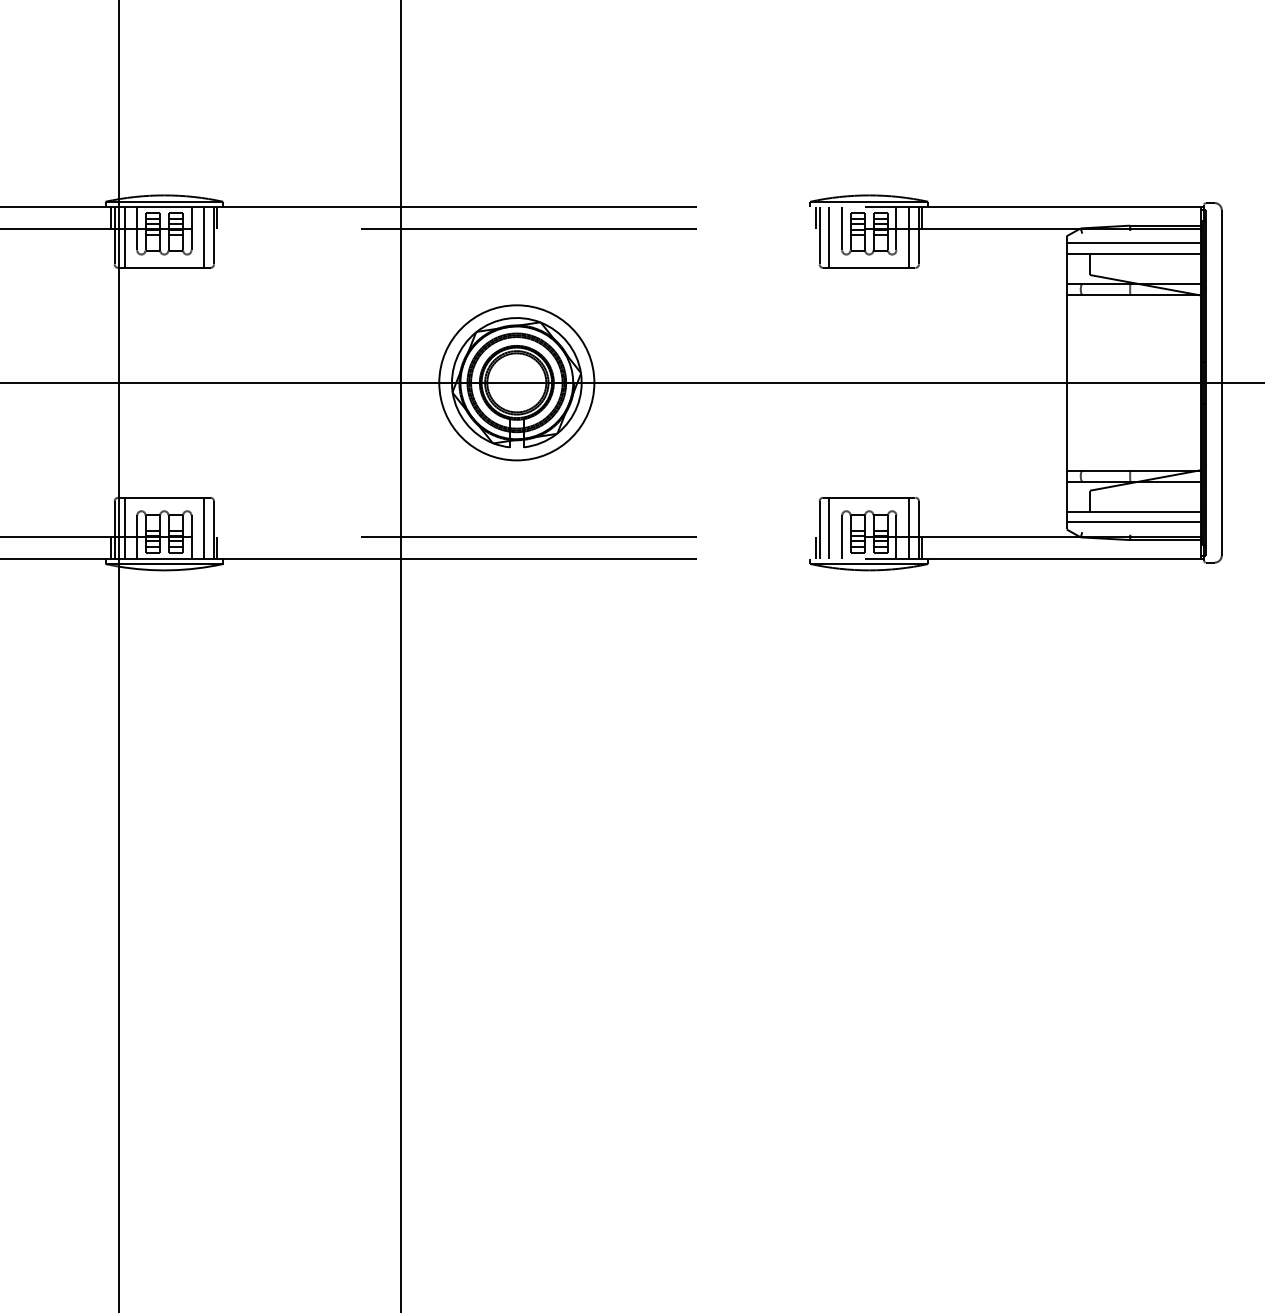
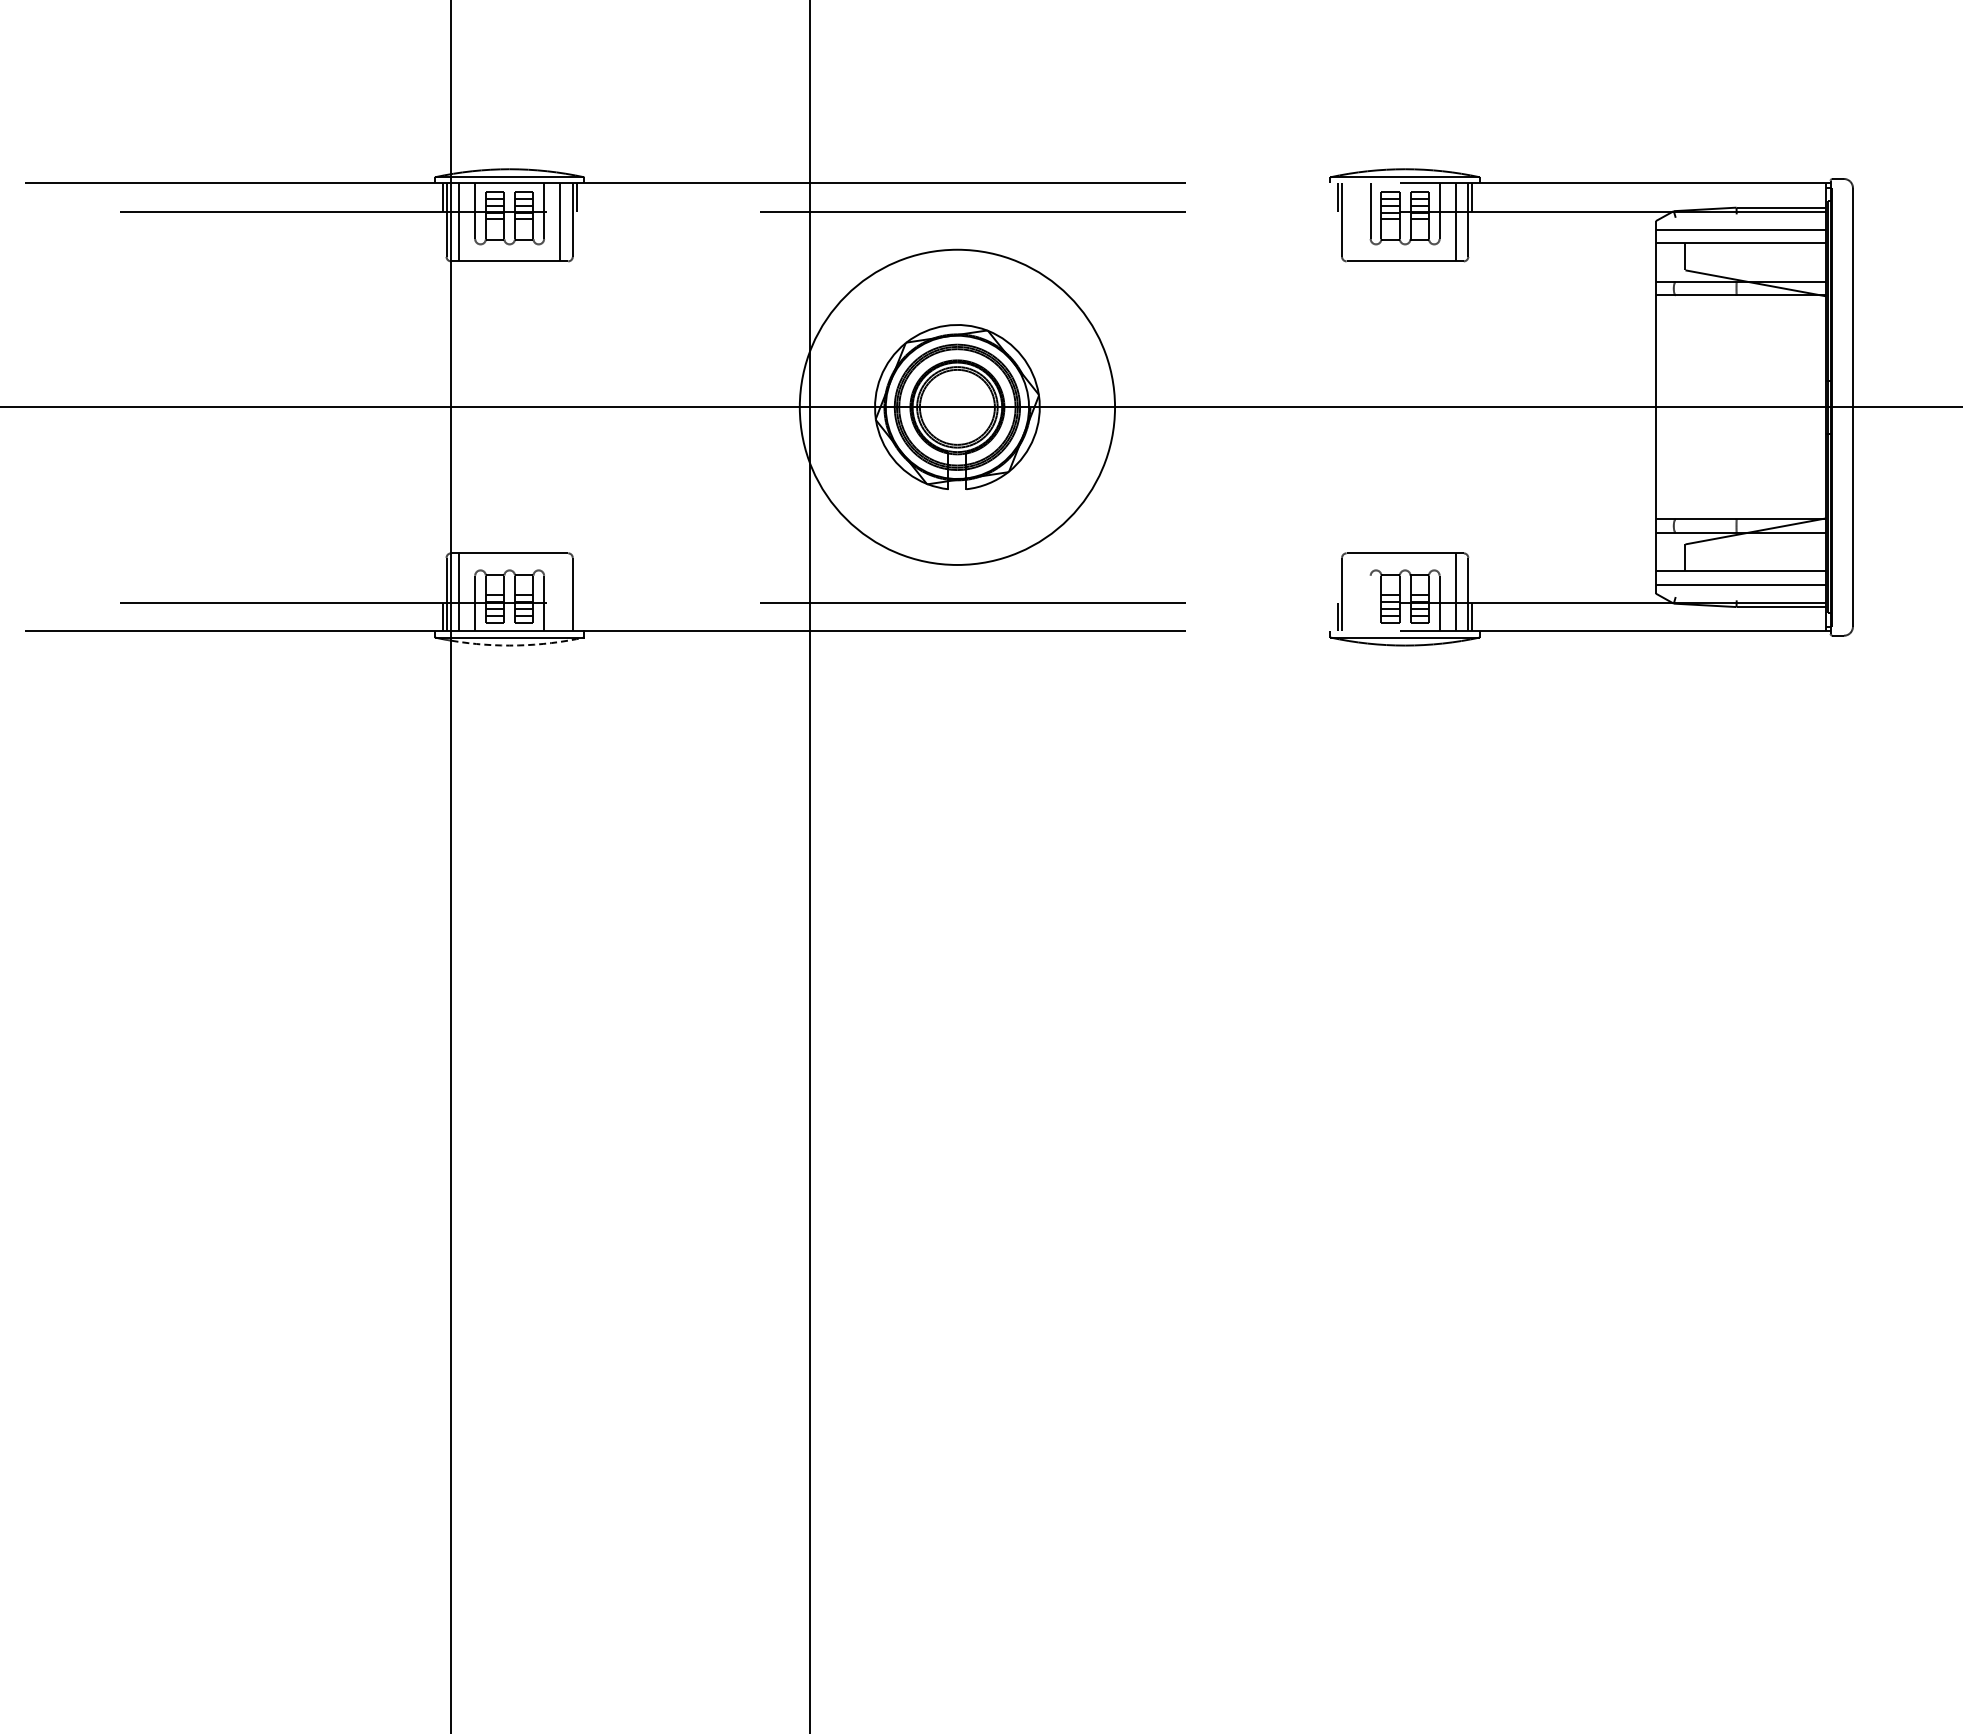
line: (829, 237) -> (1354, 222), removed
circle: (516, 382) -> (956, 406), size x1.6
line: (204, 528) -> (560, 592), removed
line: (829, 528) -> (1354, 592), removed
line: (842, 537) -> (1370, 603), removed
line: (216, 547) -> (576, 616), removed
arc: (171, 570) -> (518, 645), solid -> dashed

